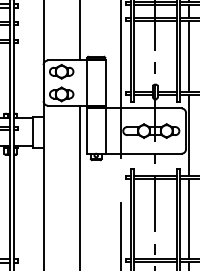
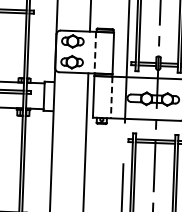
line: (86, 83) -> (95, 53), solid -> dashed
line: (106, 131) -> (112, 97), solid -> dashed

